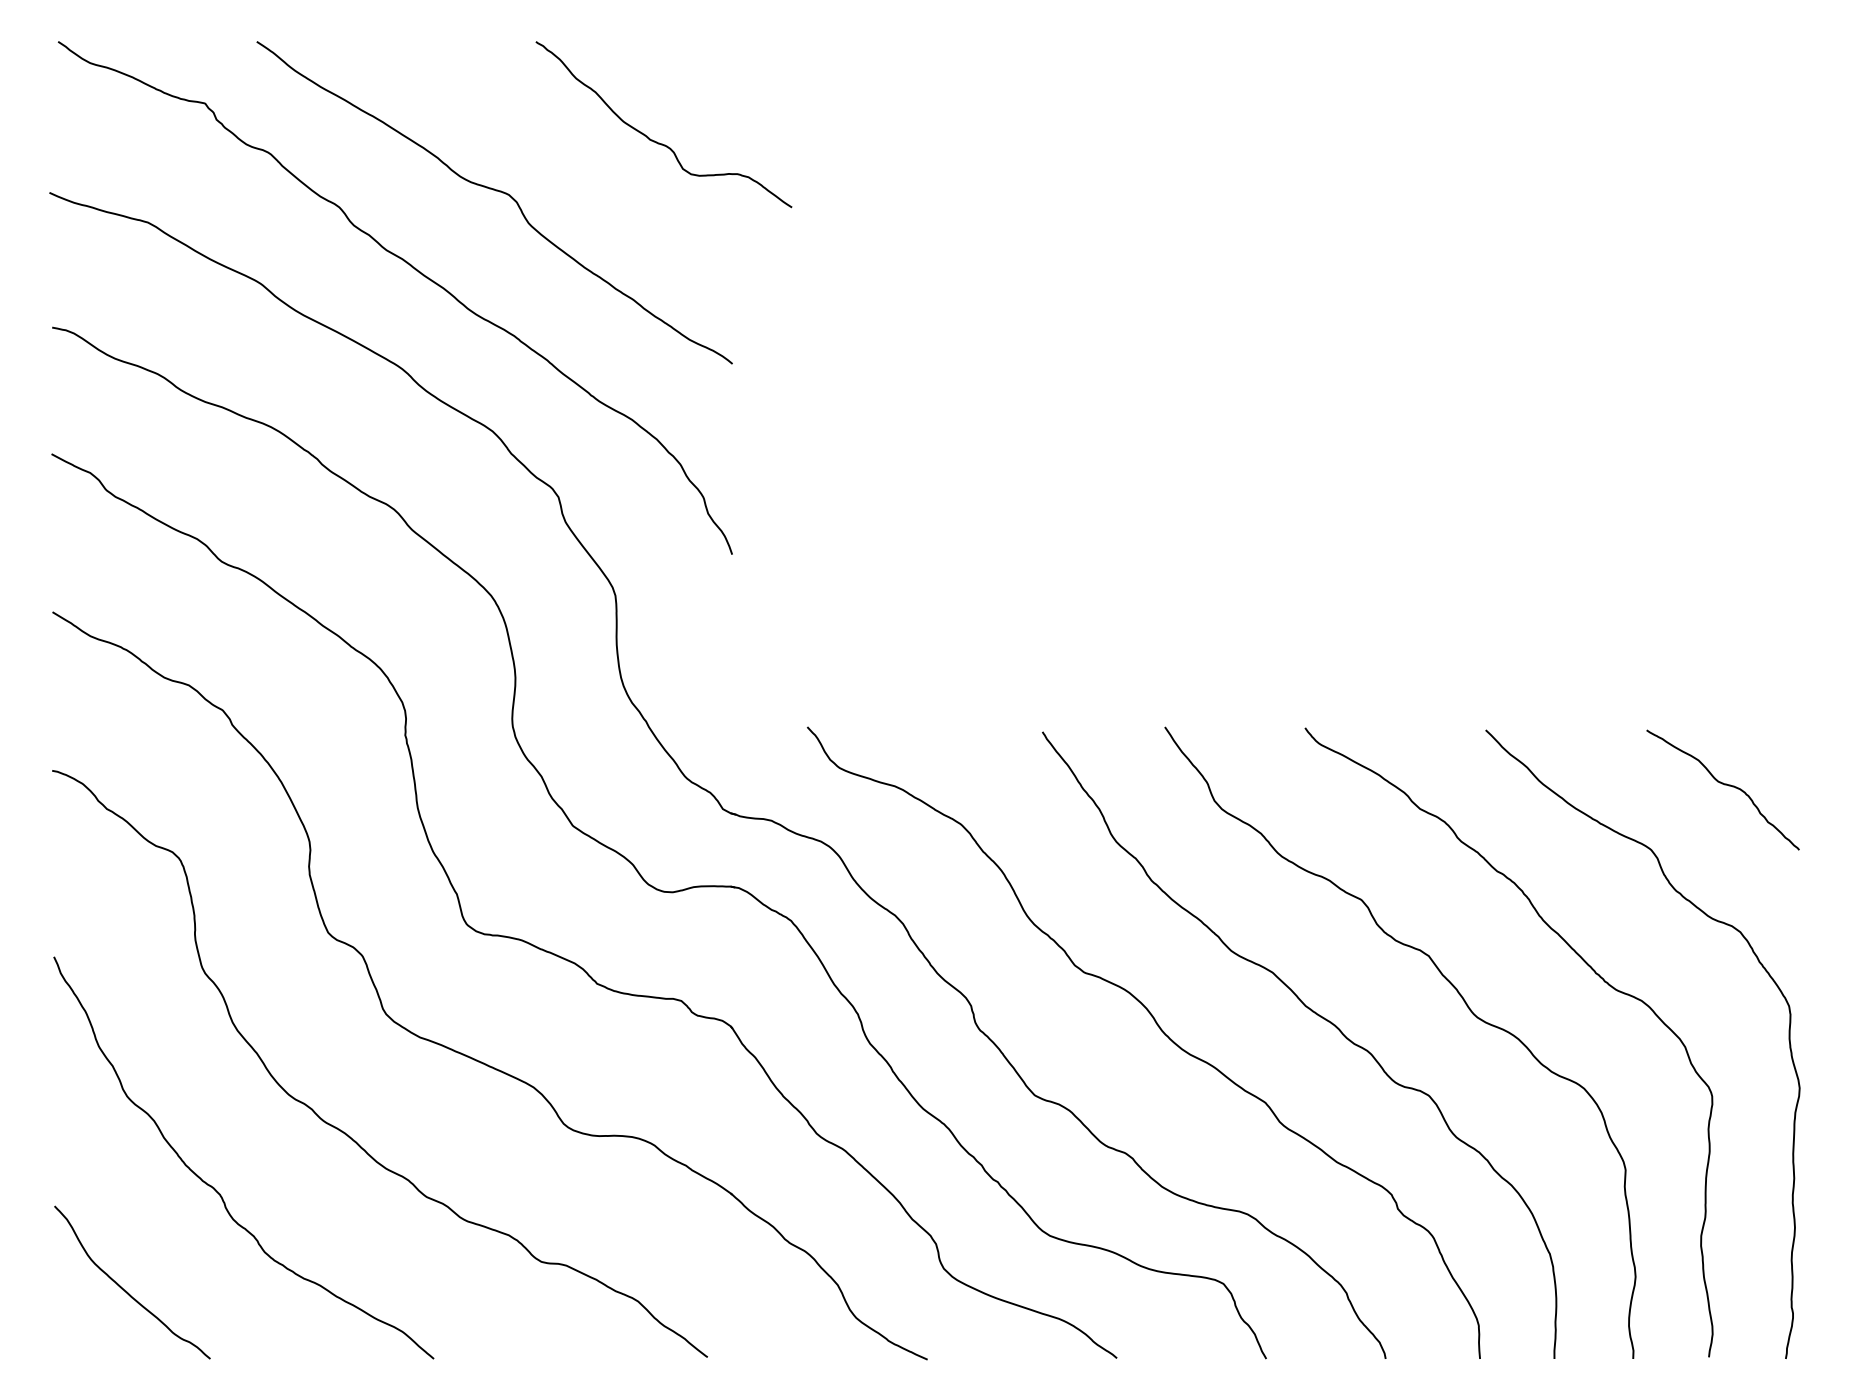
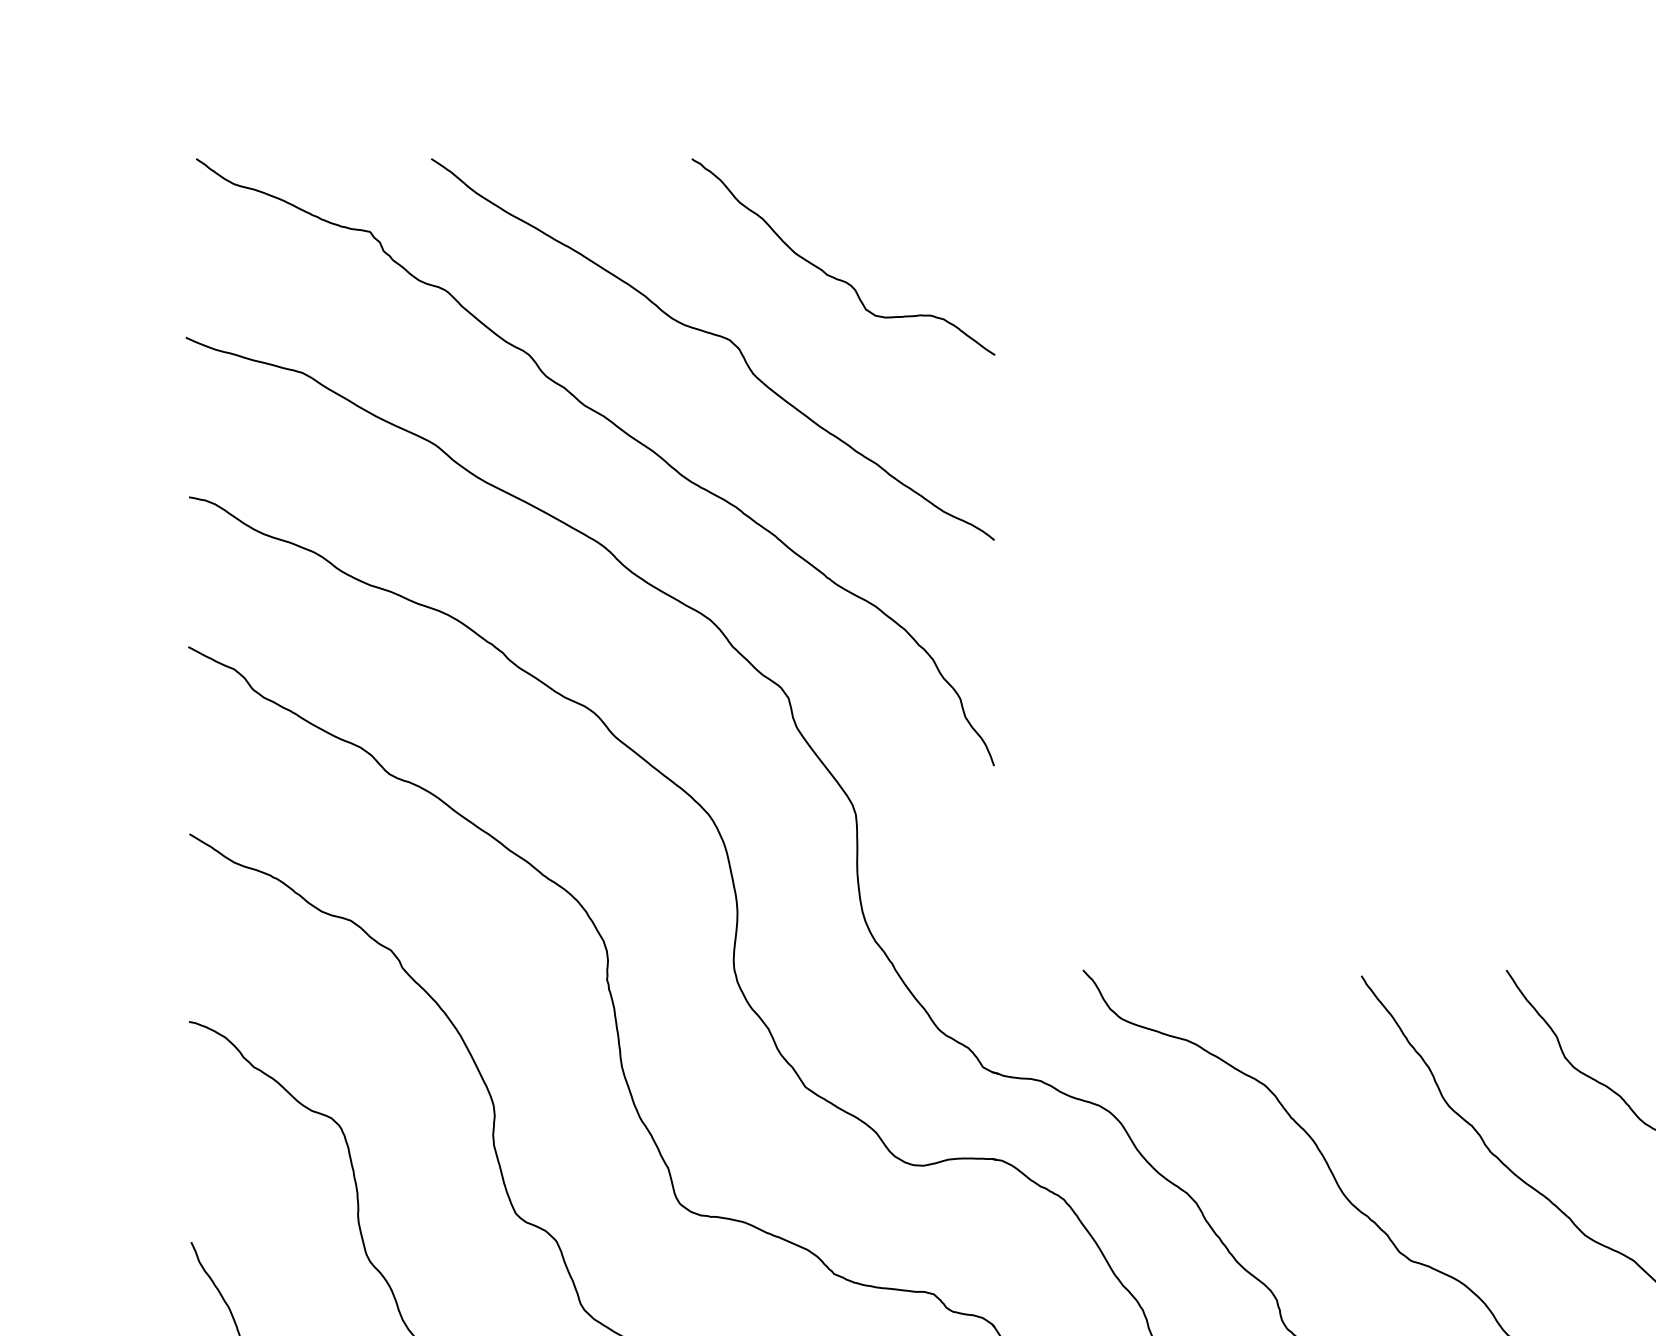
curve: (657, 141) -> (835, 276), moved

